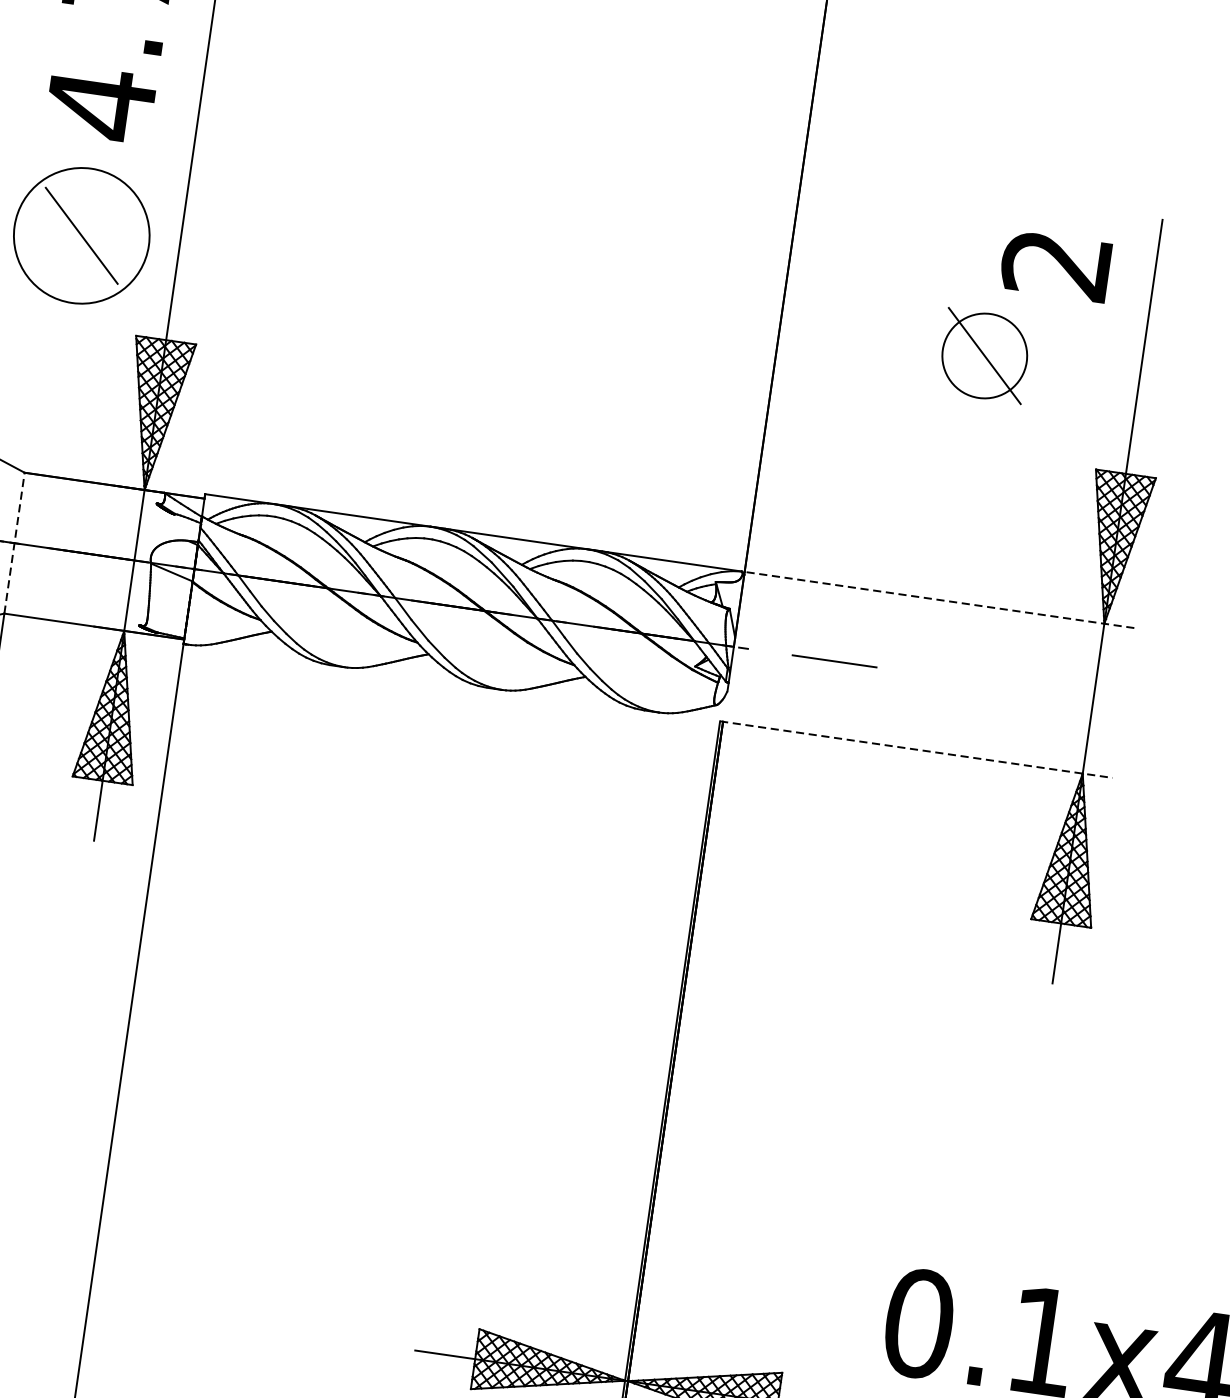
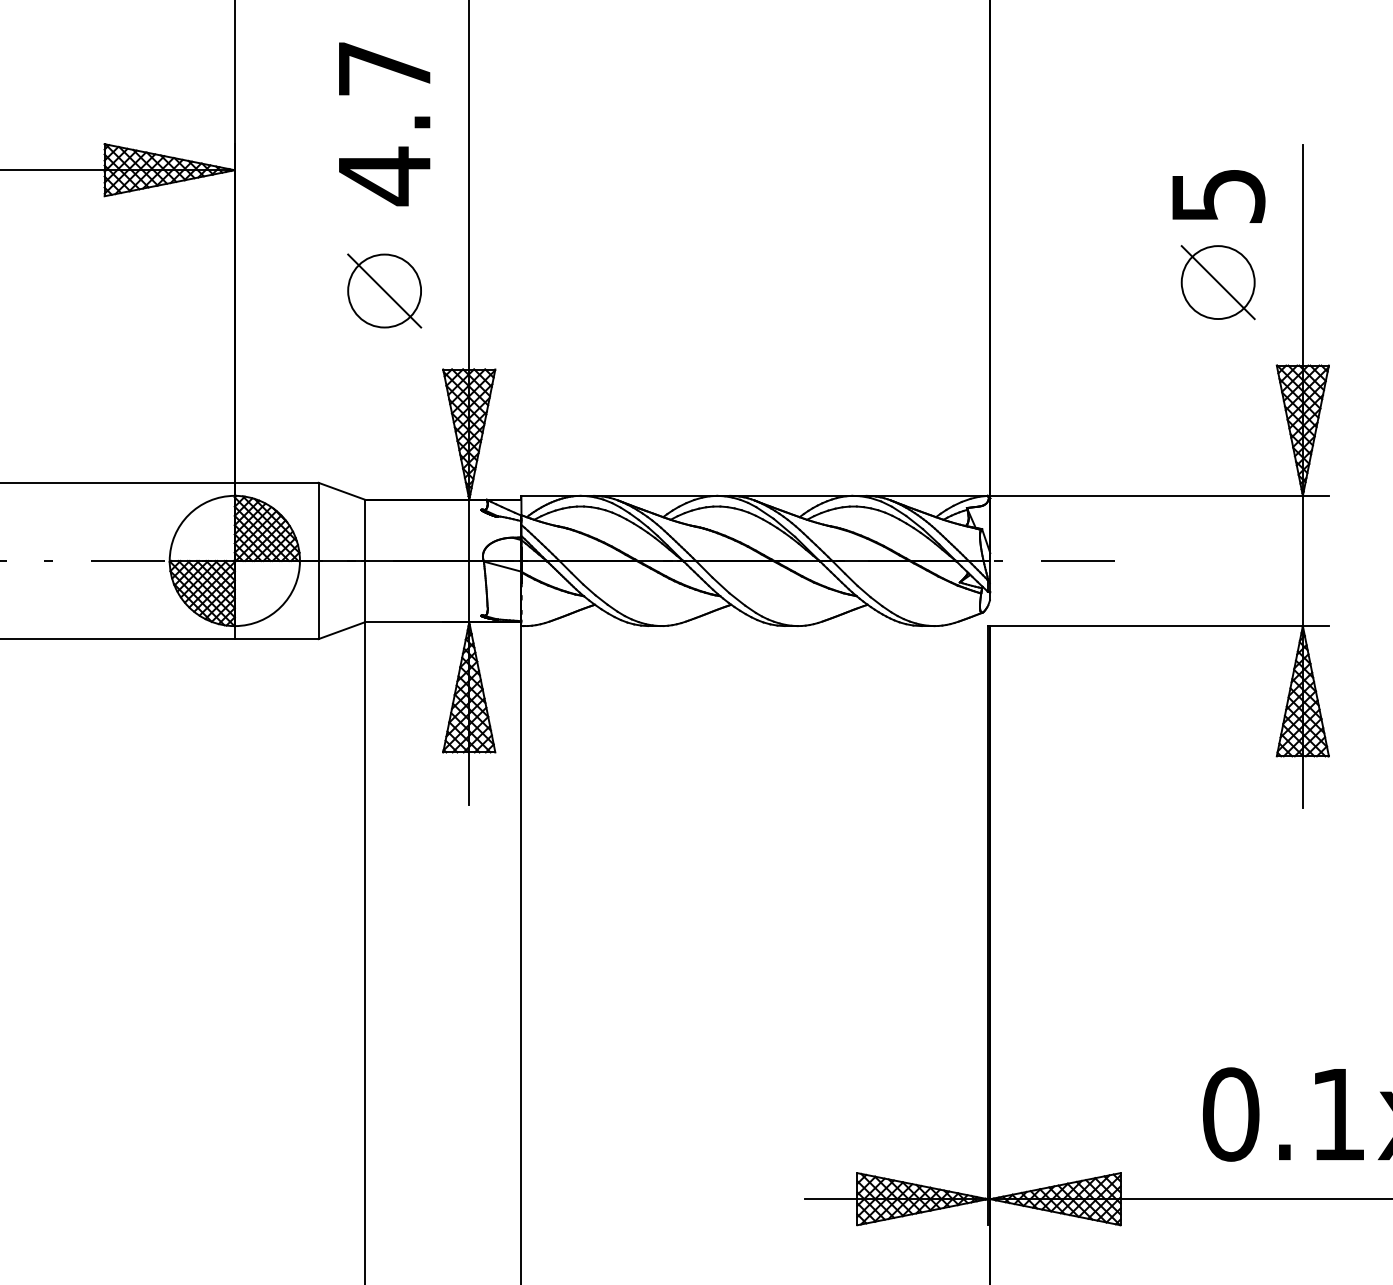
circle: (81, 235) -> (384, 290), size x0.62
text: (1056, 265) -> (1218, 196), 2 -> 5
part: (983, 355) -> (1217, 282), moved
line: (15, 542) -> (365, 560), dashed -> solid
line: (938, 599) -> (1158, 495), dashed -> solid
line: (916, 750) -> (1158, 626), dashed -> solid

